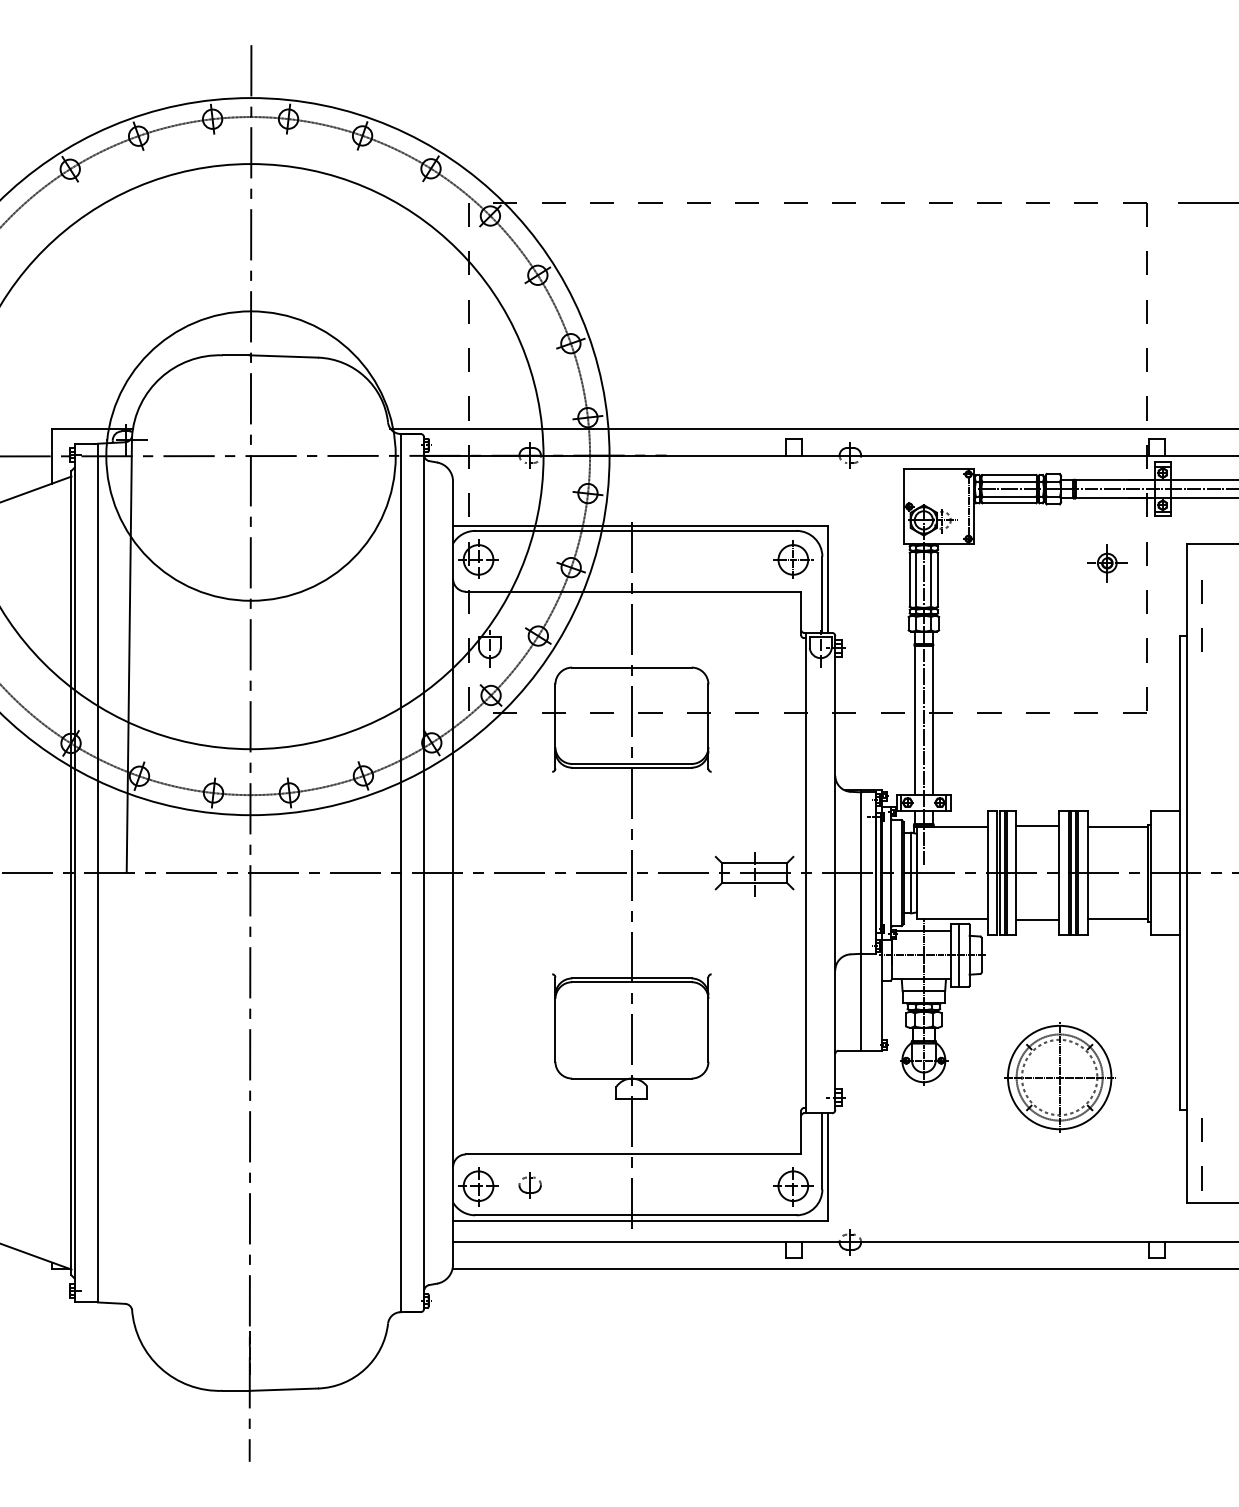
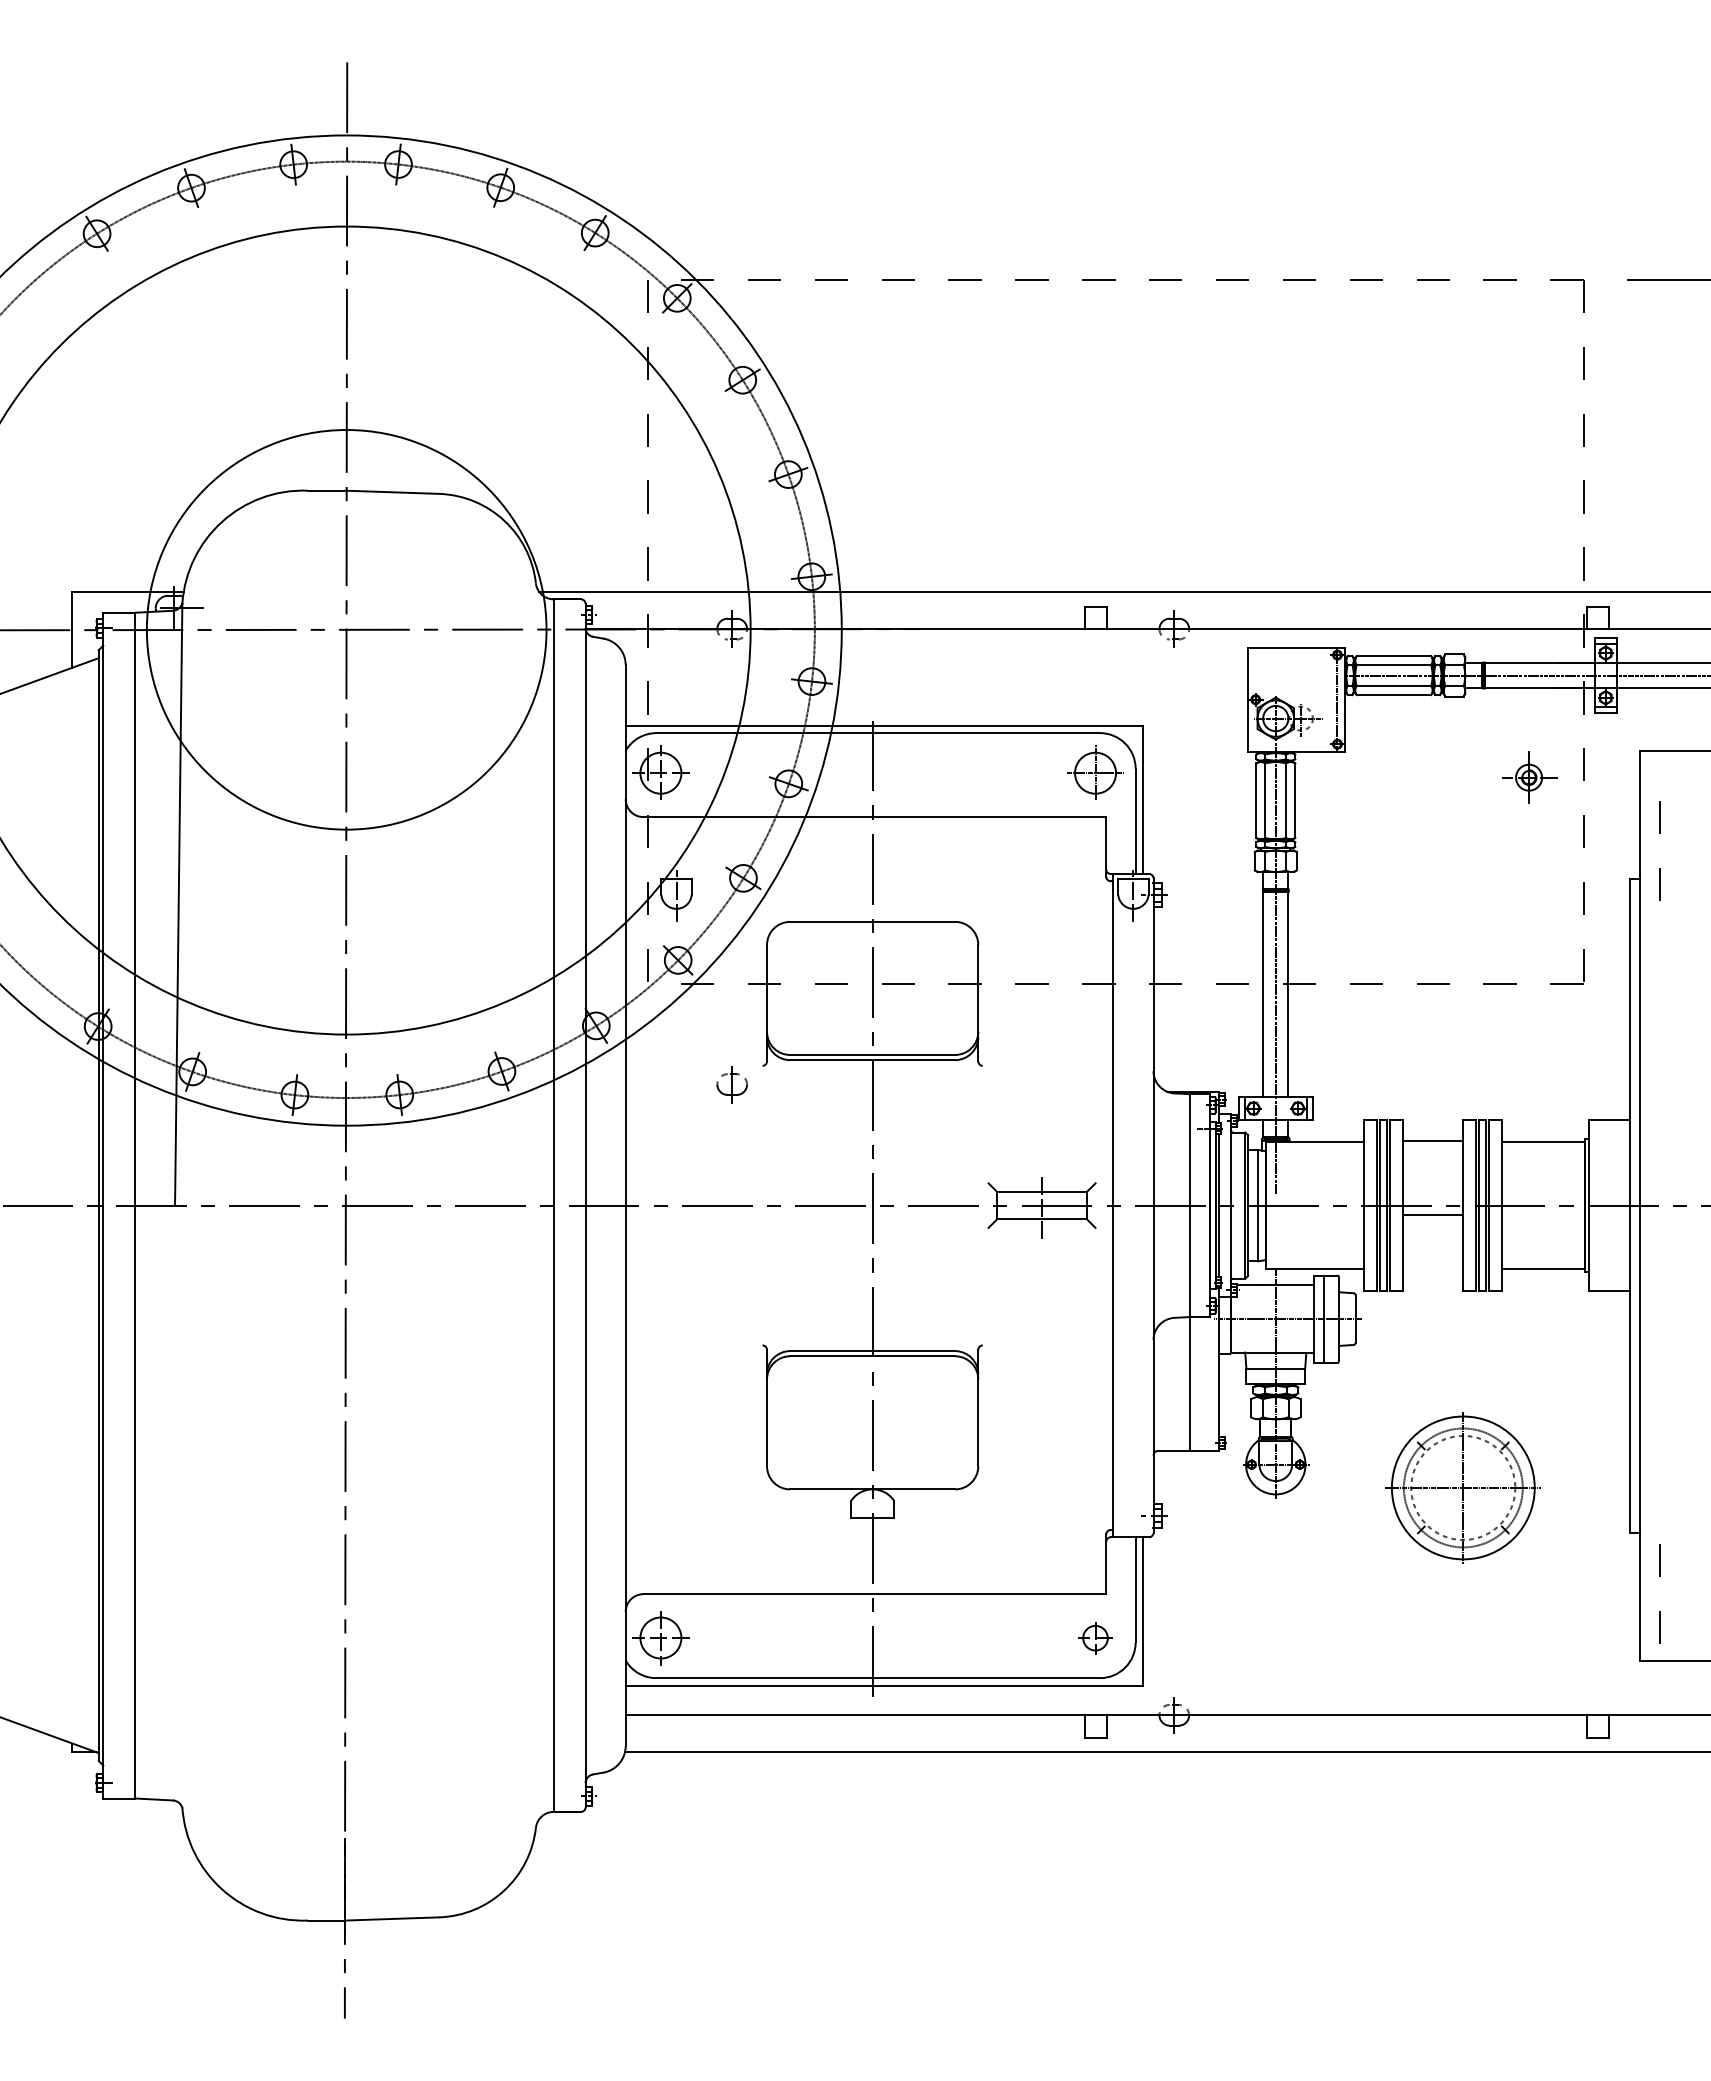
line: (1037, 920) -> (1432, 1215), moved
part: (529, 1185) -> (731, 1084), moved
part: (793, 1186) -> (1095, 1638), size x0.6

